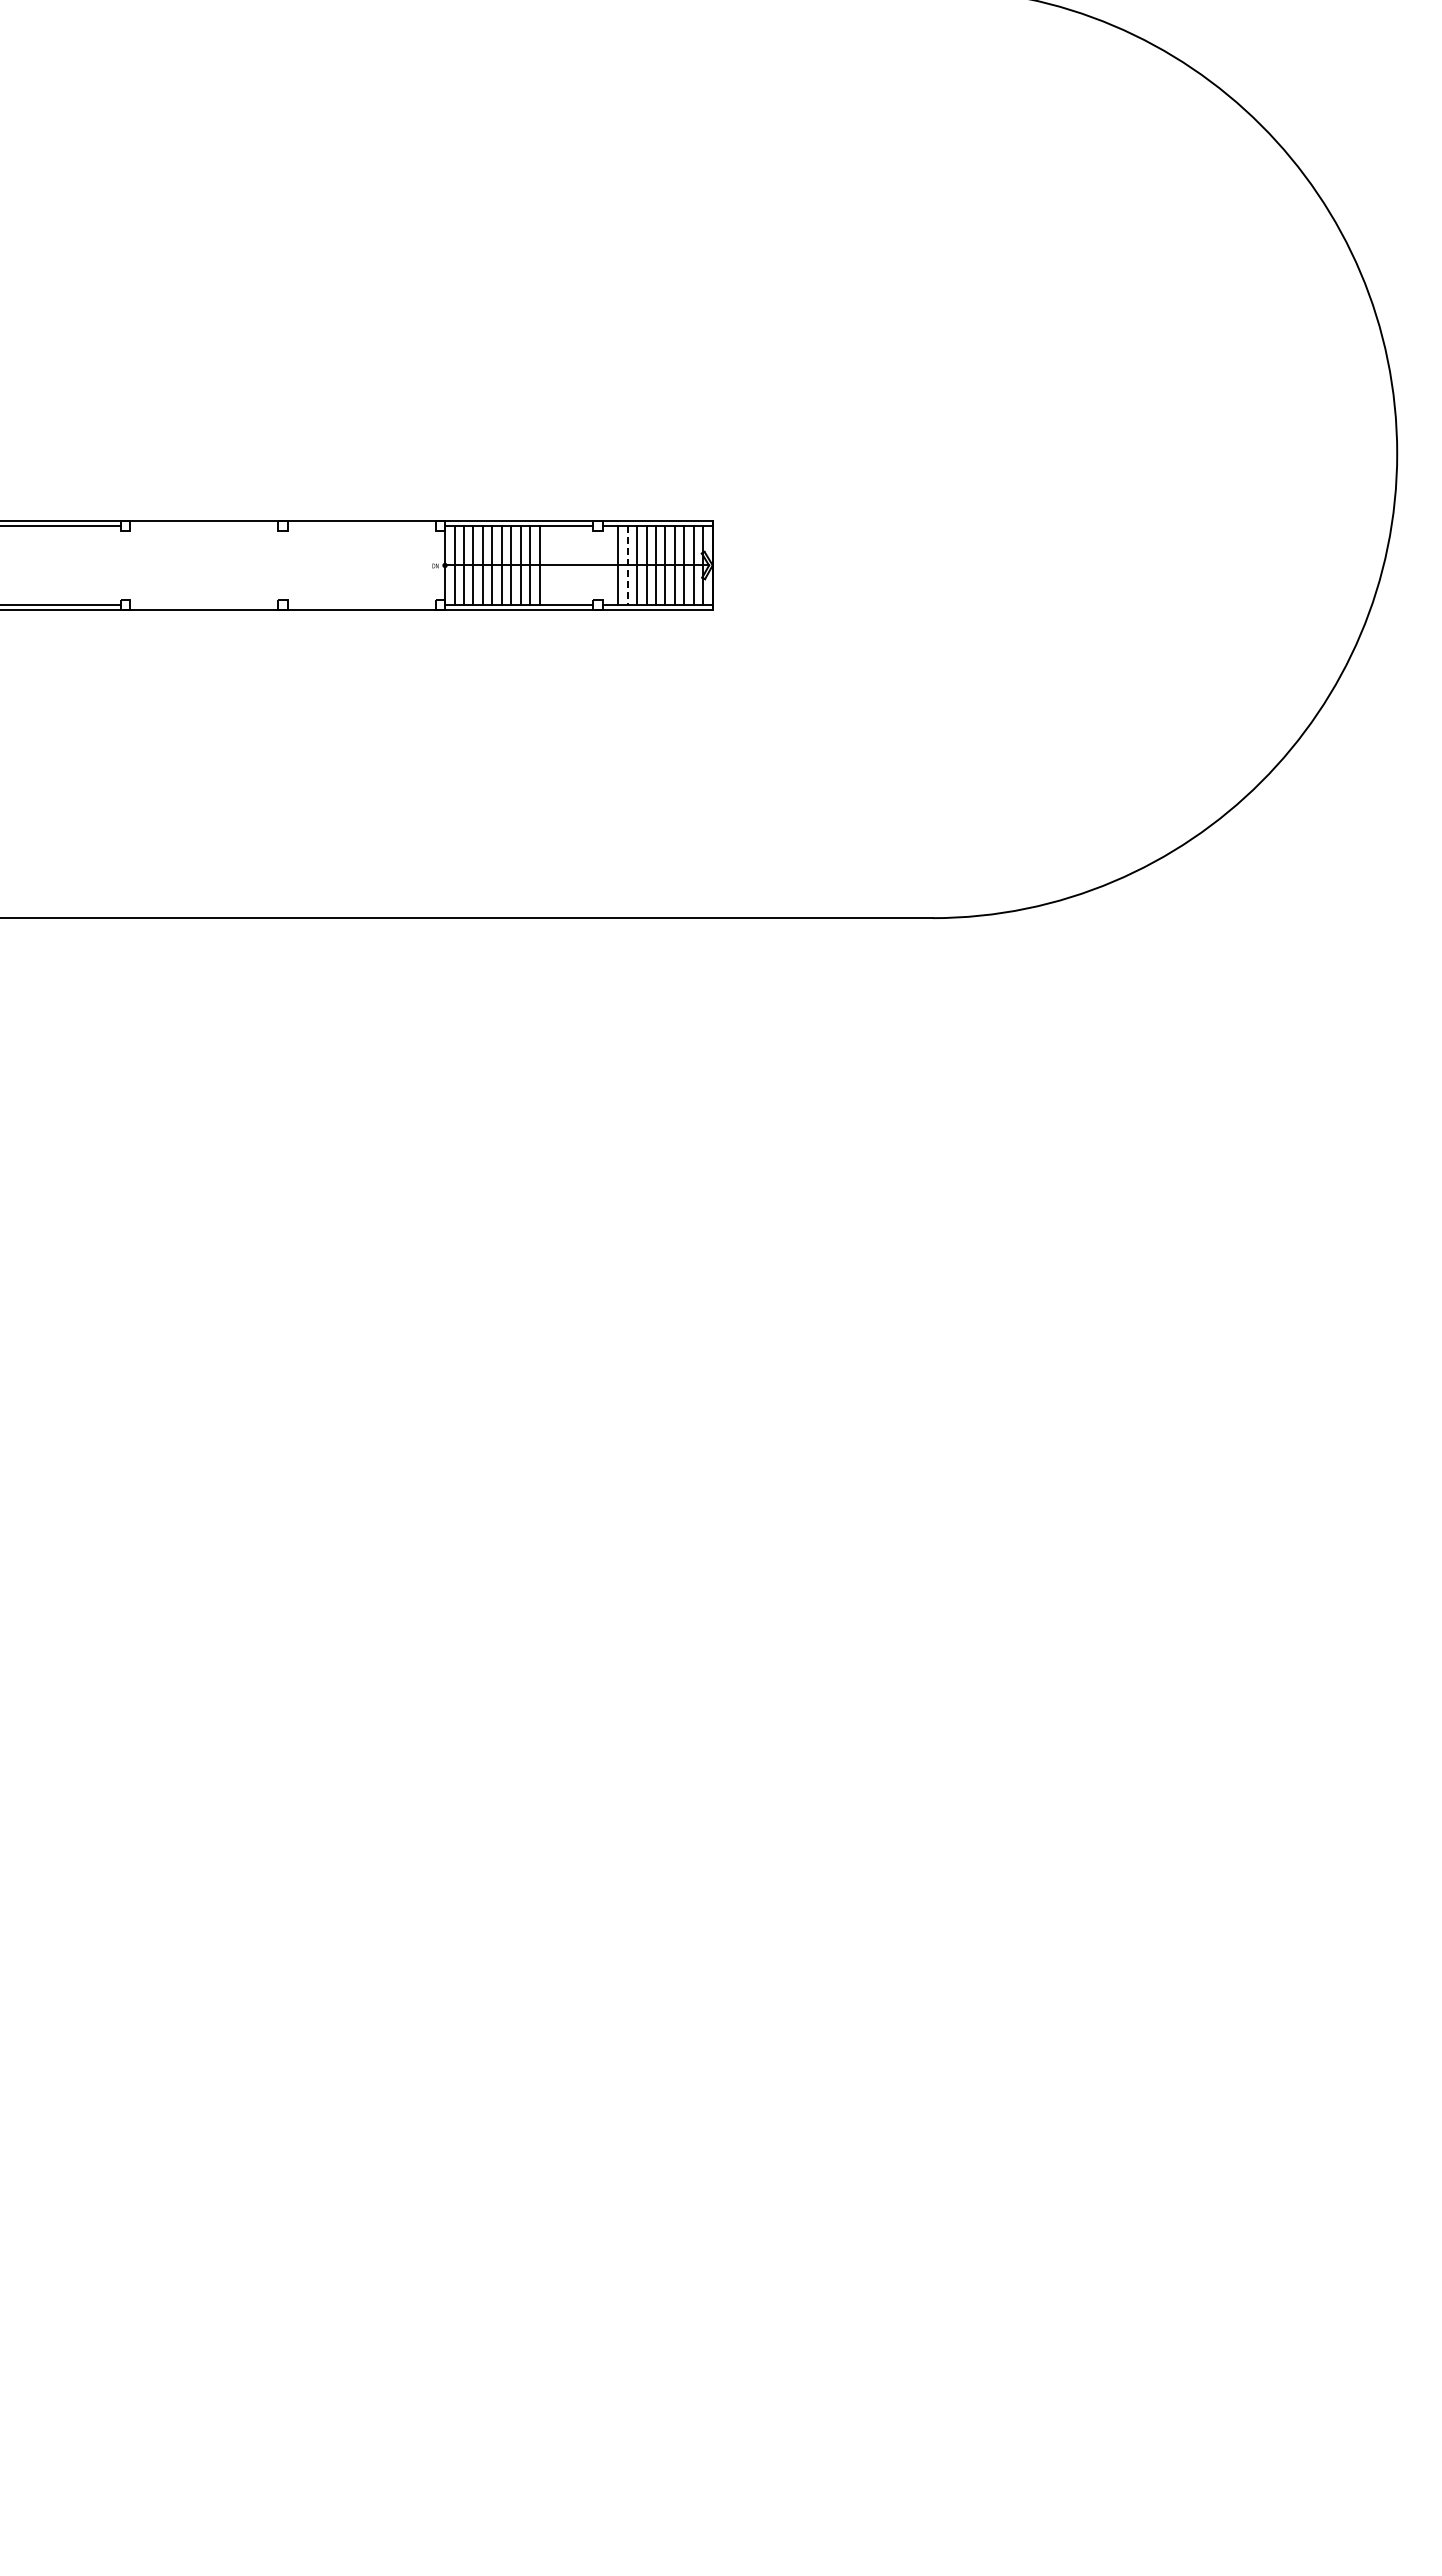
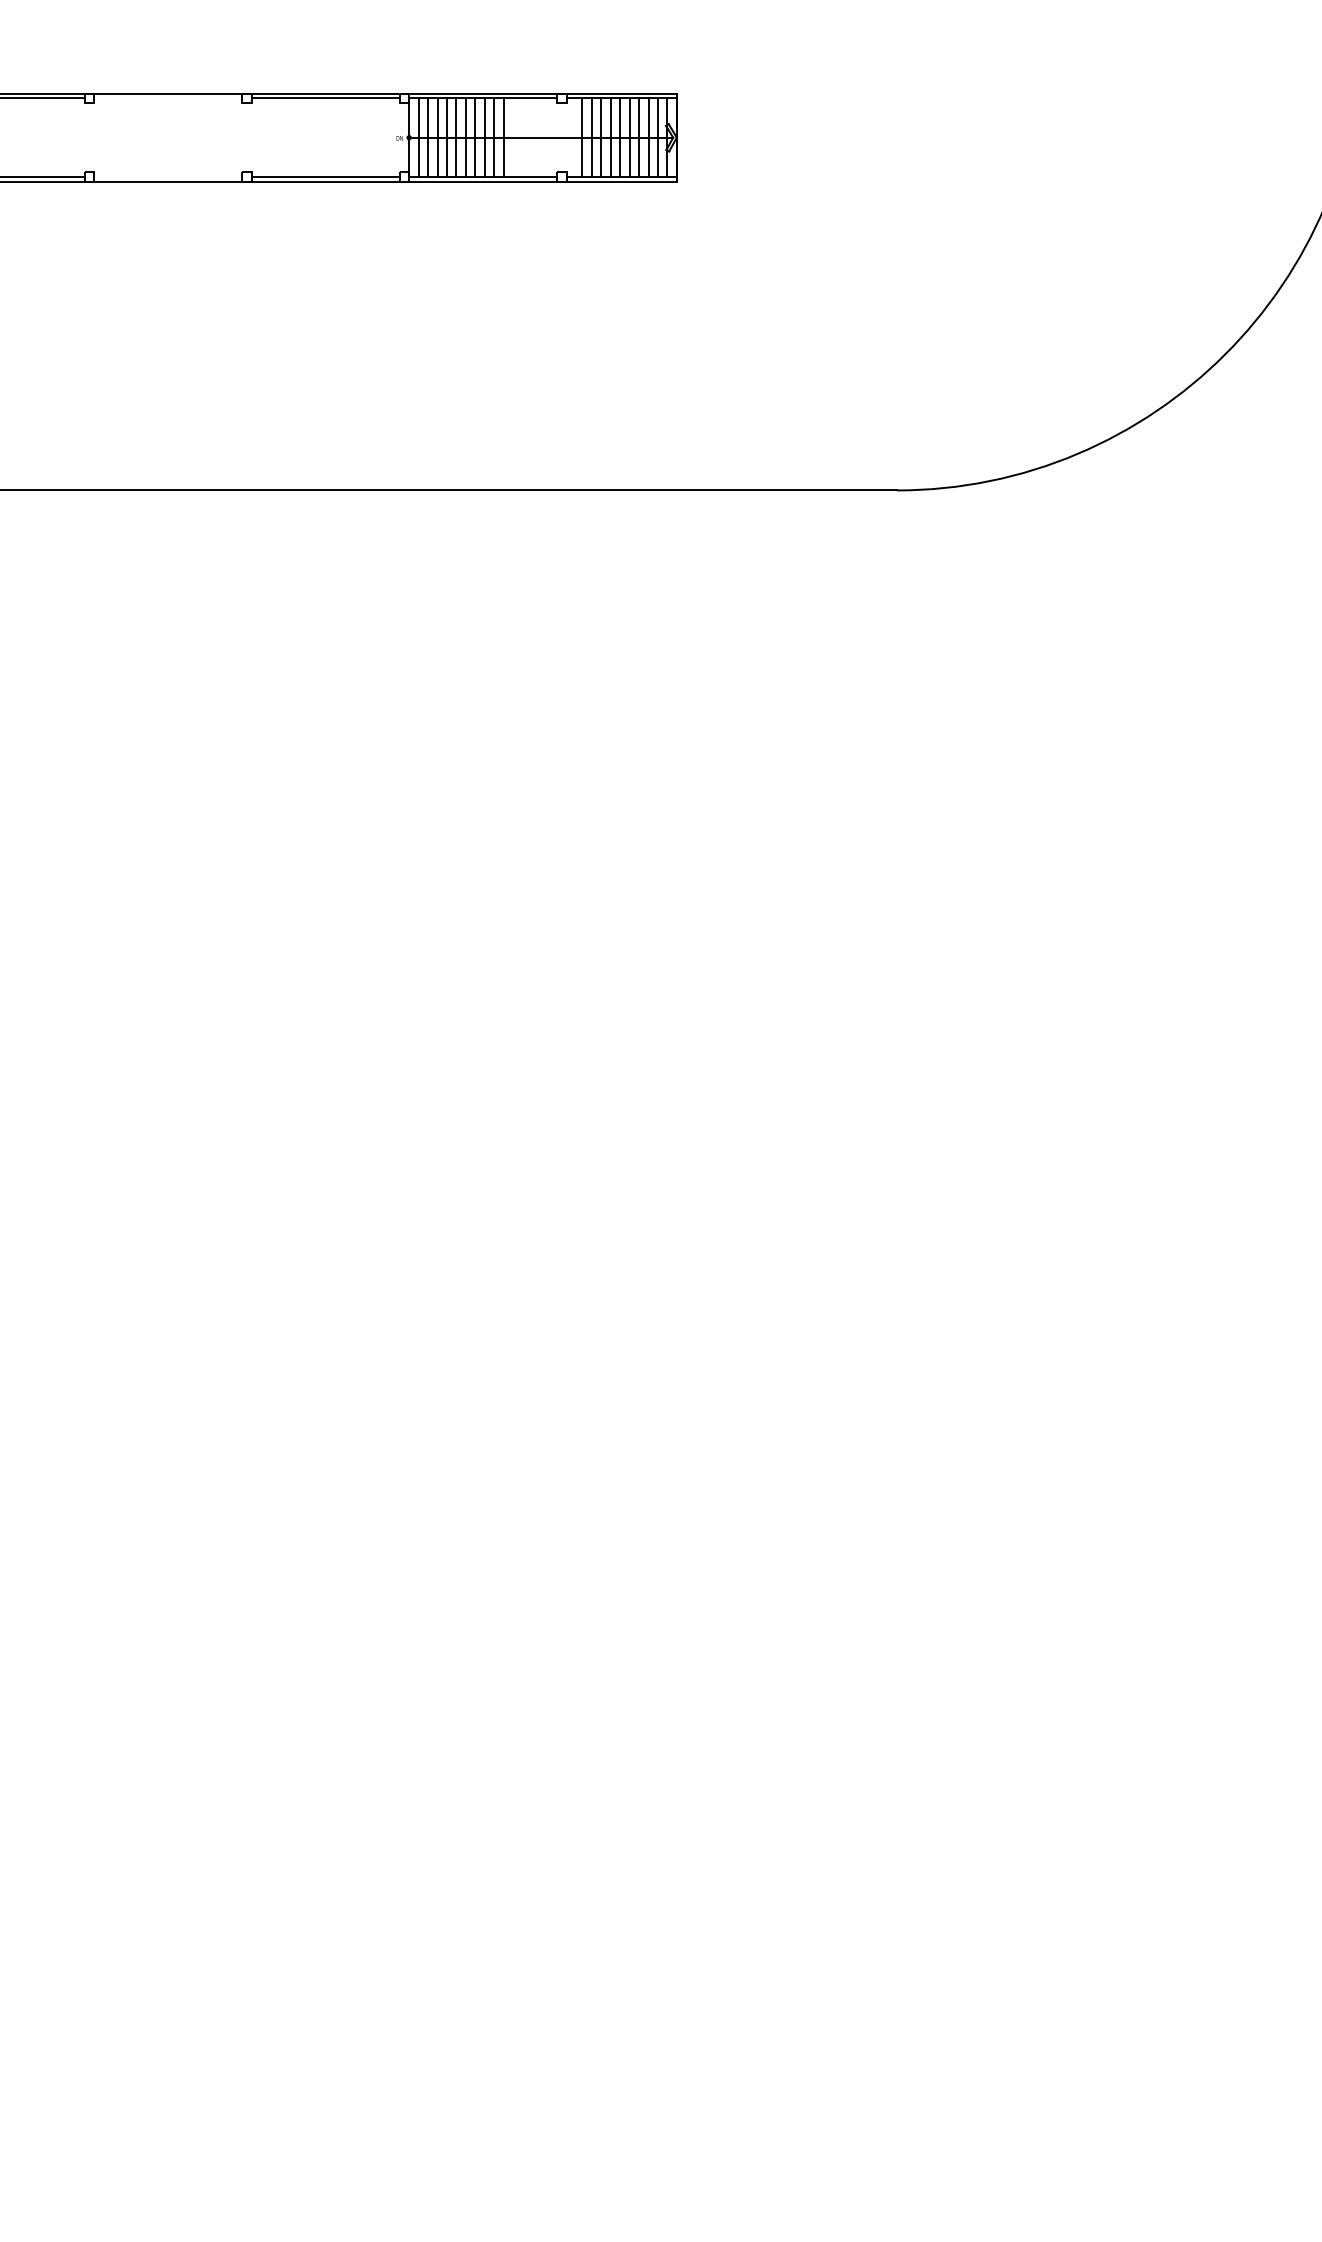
line: (361, 526) -> (325, 98), added
line: (627, 565) -> (591, 137), dashed -> solid
line: (361, 604) -> (325, 176), added

